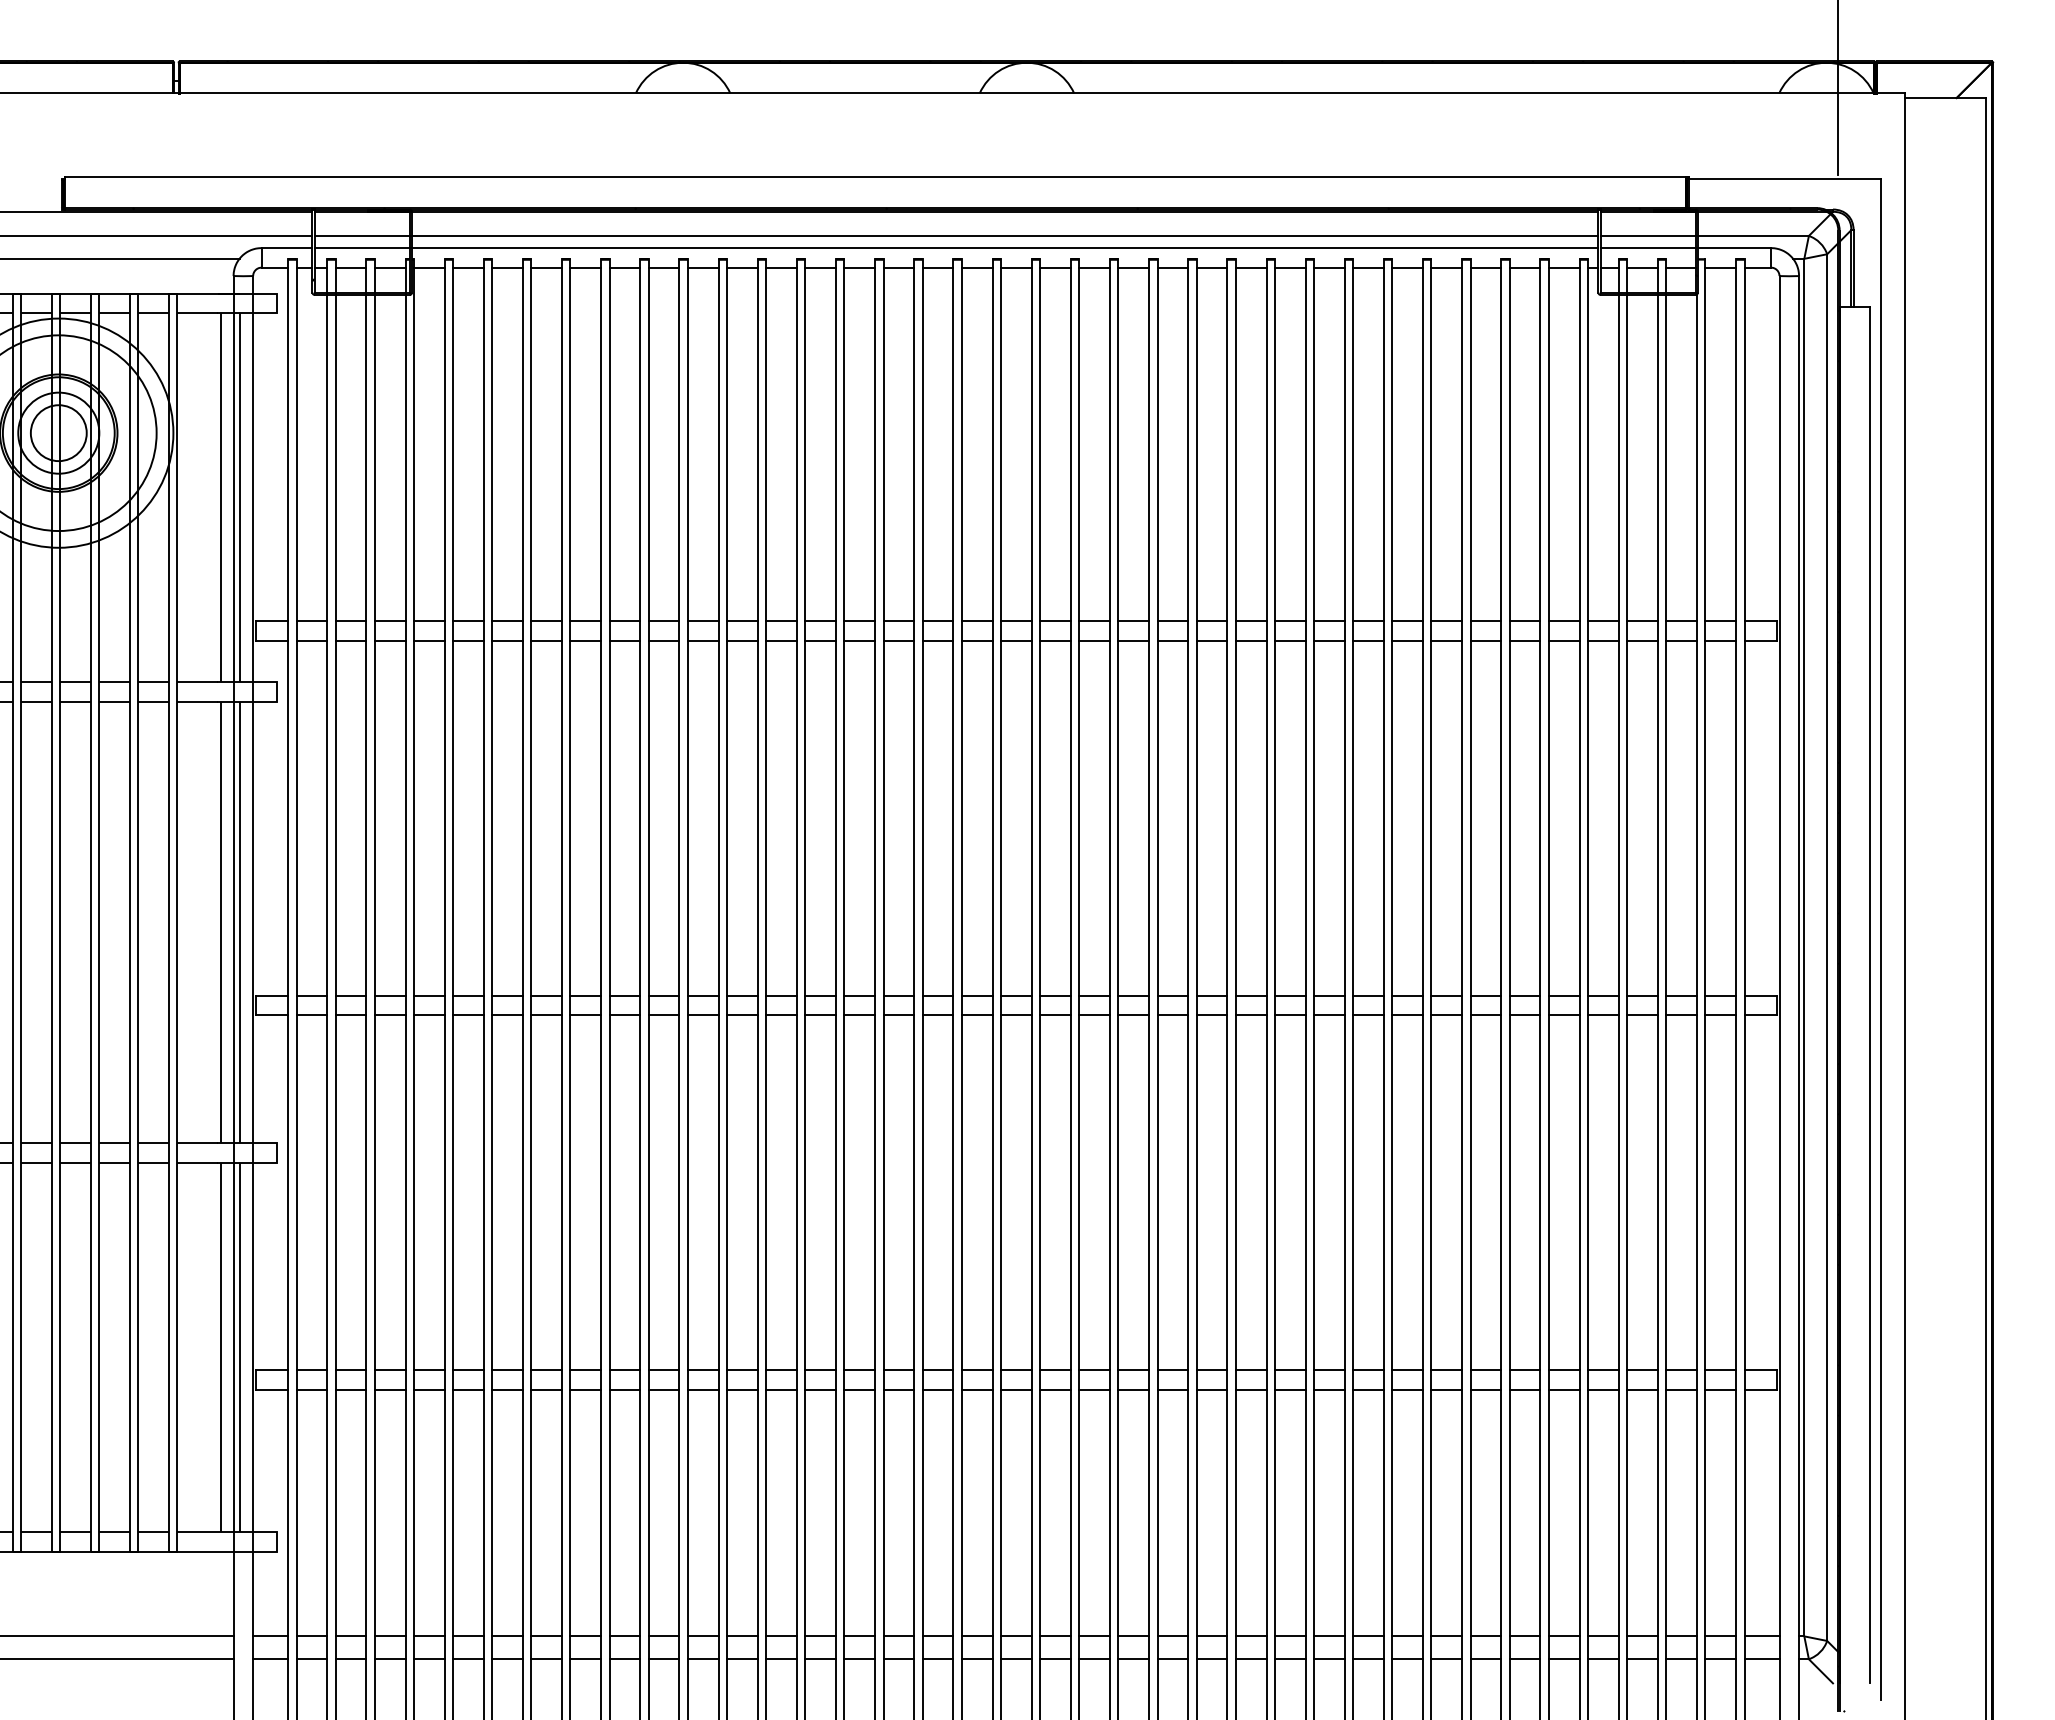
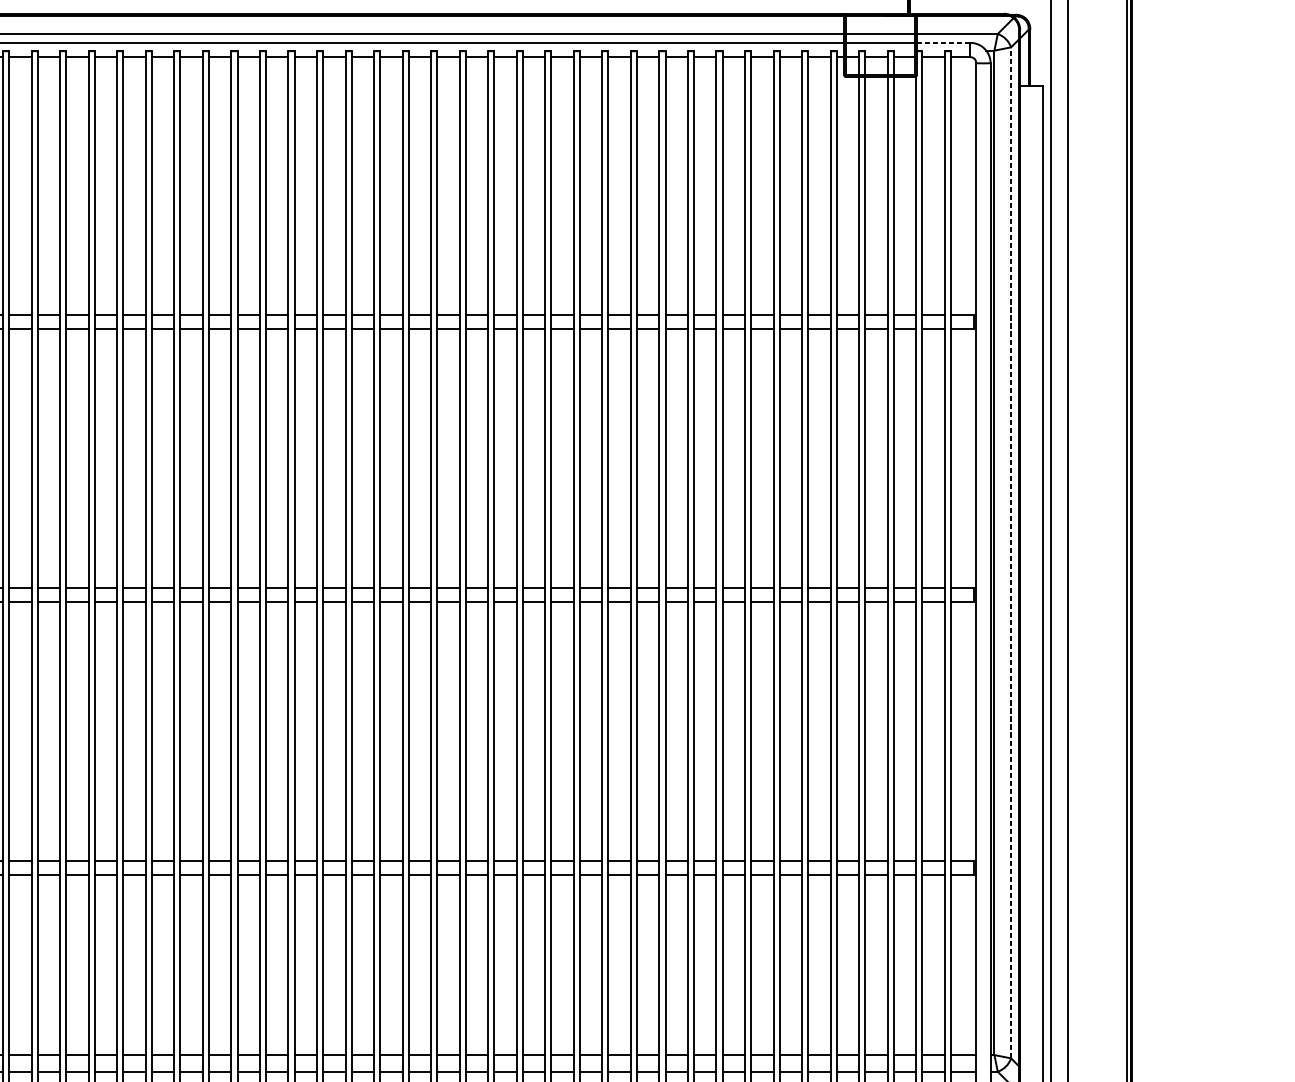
line: (1734, 248) -> (943, 43), solid -> dashed
line: (1827, 947) -> (1011, 552), solid -> dashed

